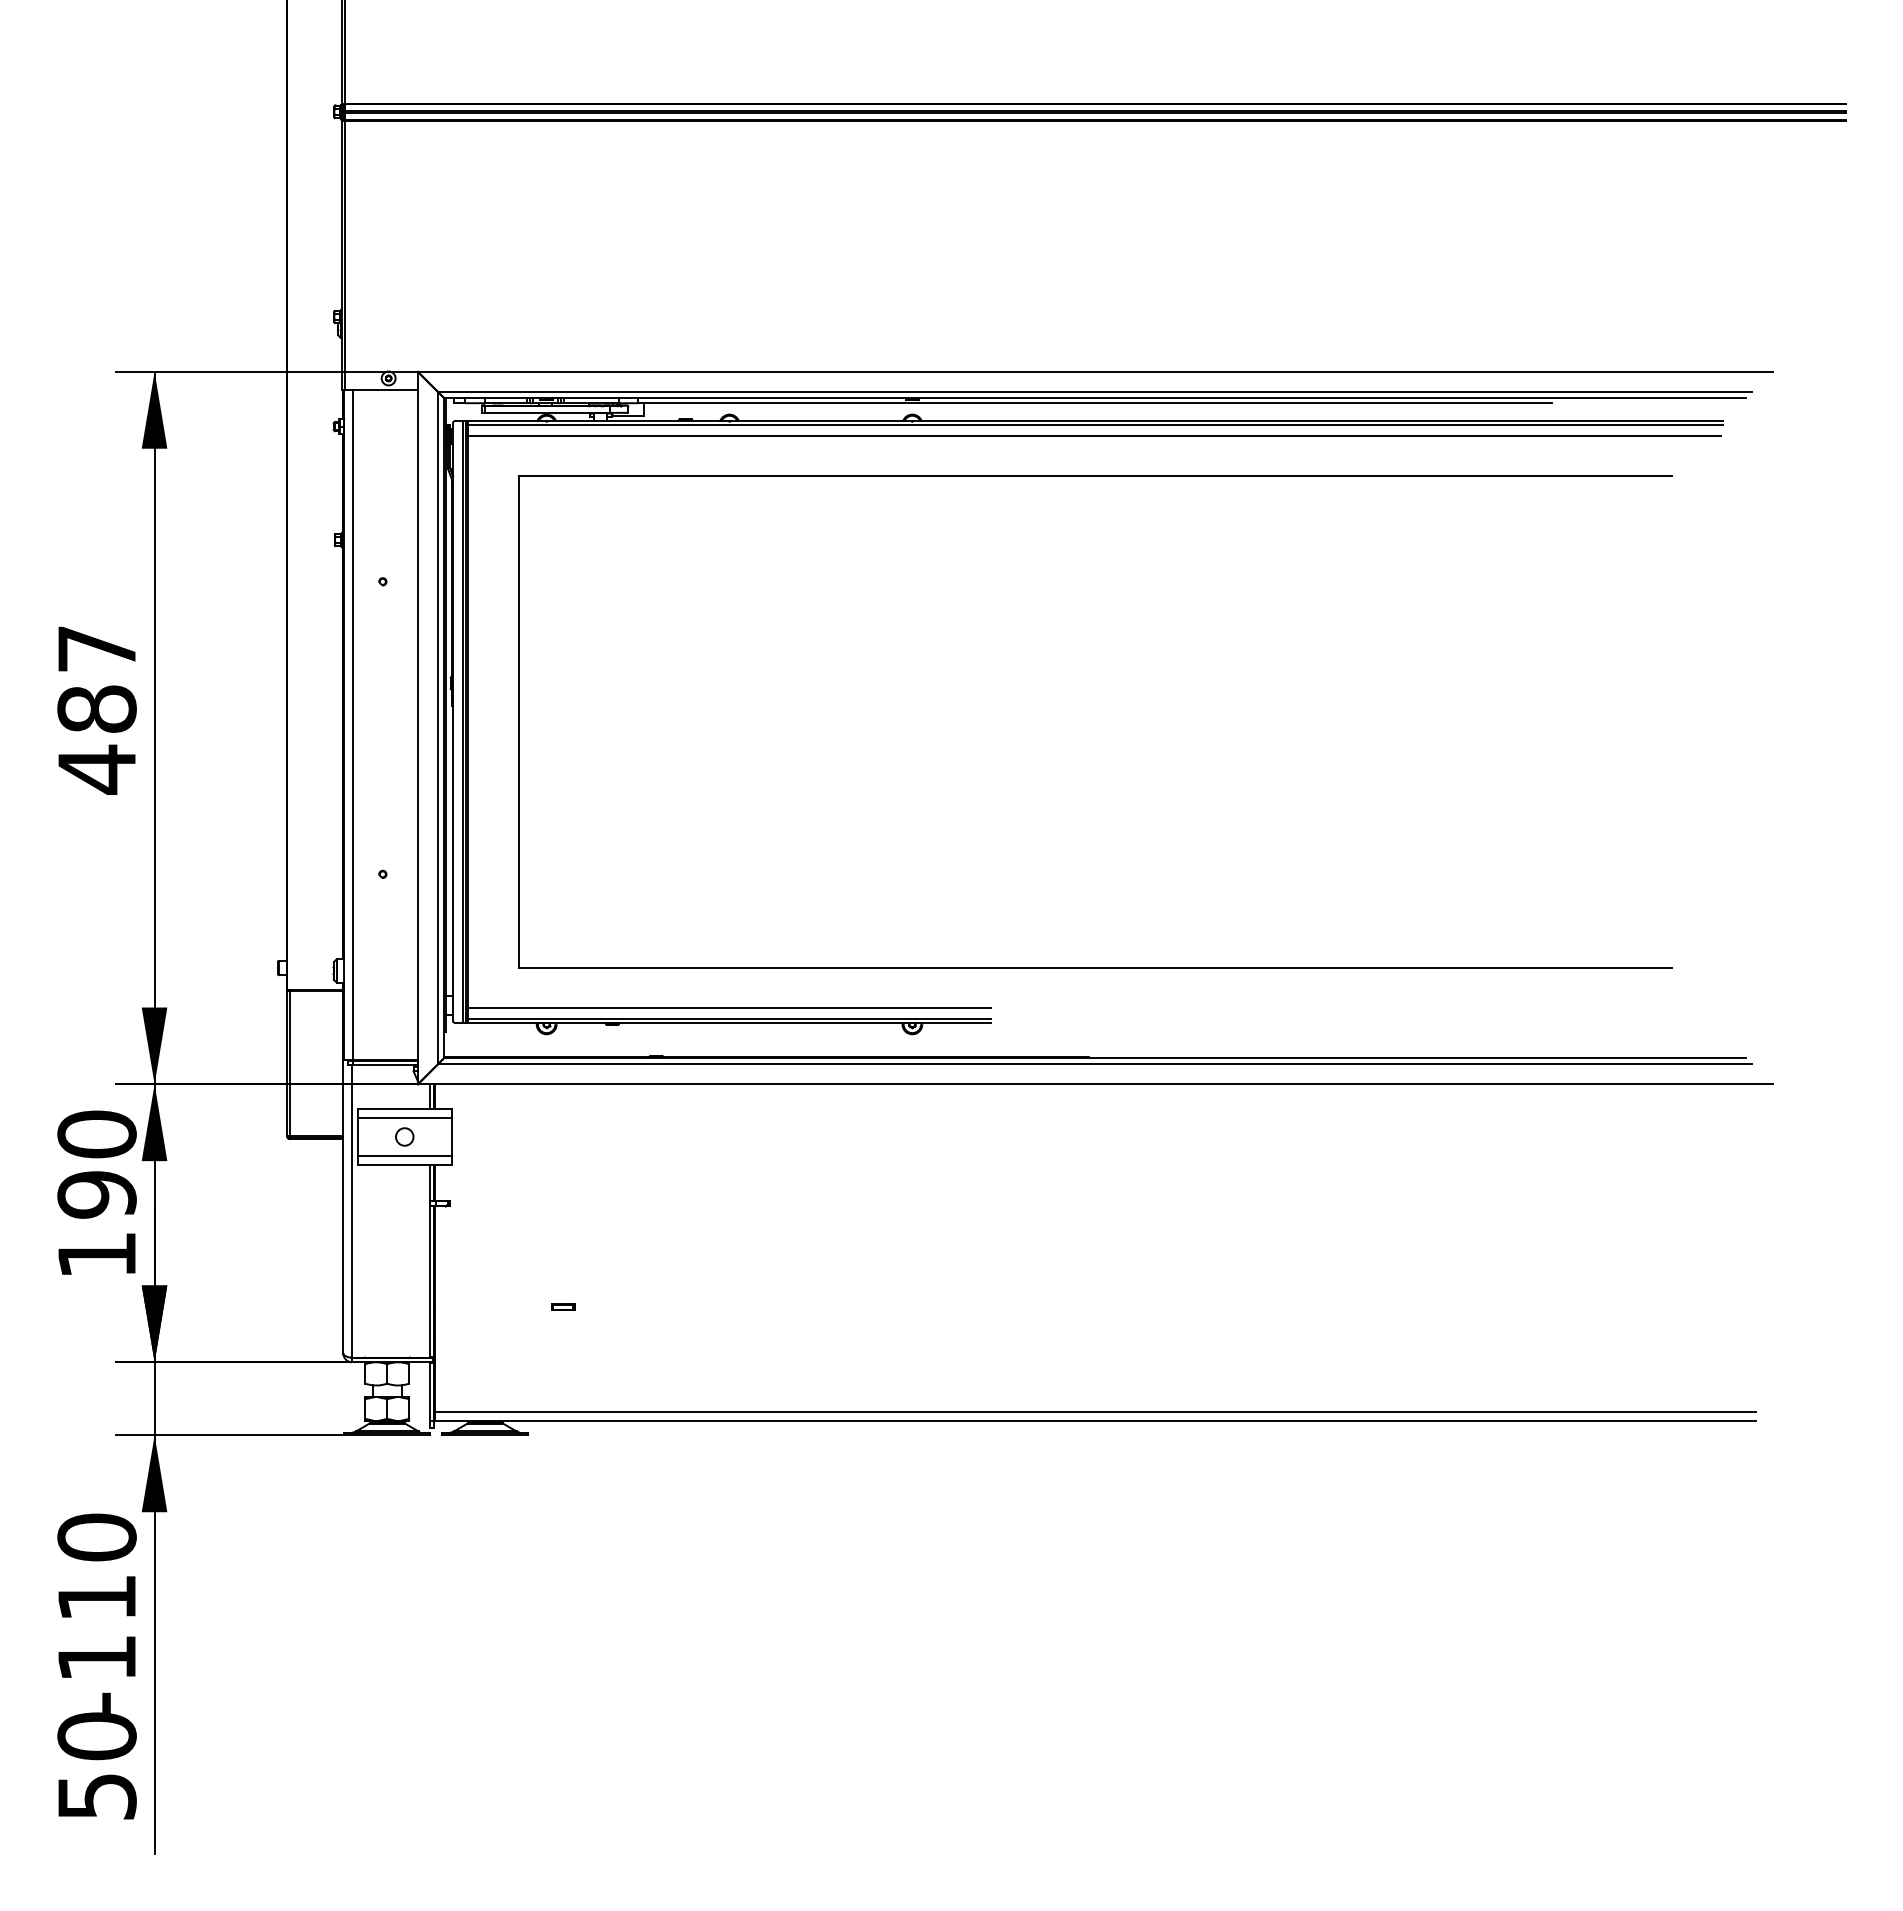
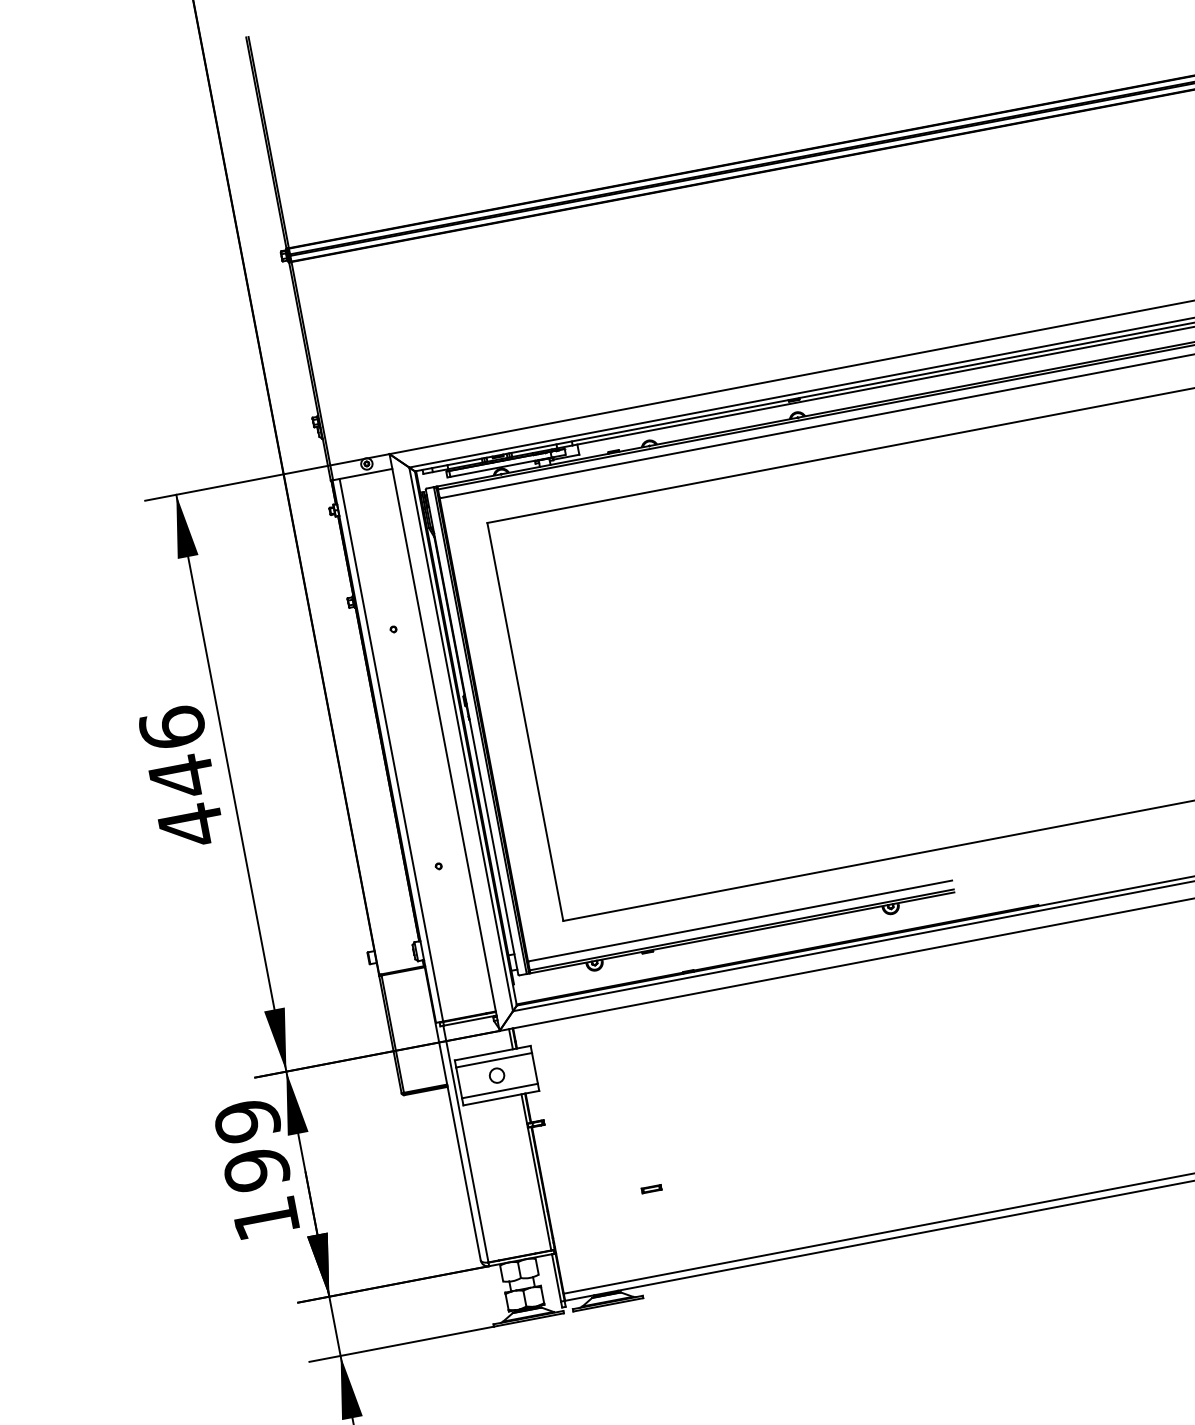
text: (96, 679) -> (176, 752), 487 -> 446
text: (96, 1134) -> (247, 1121), 190 -> 199

